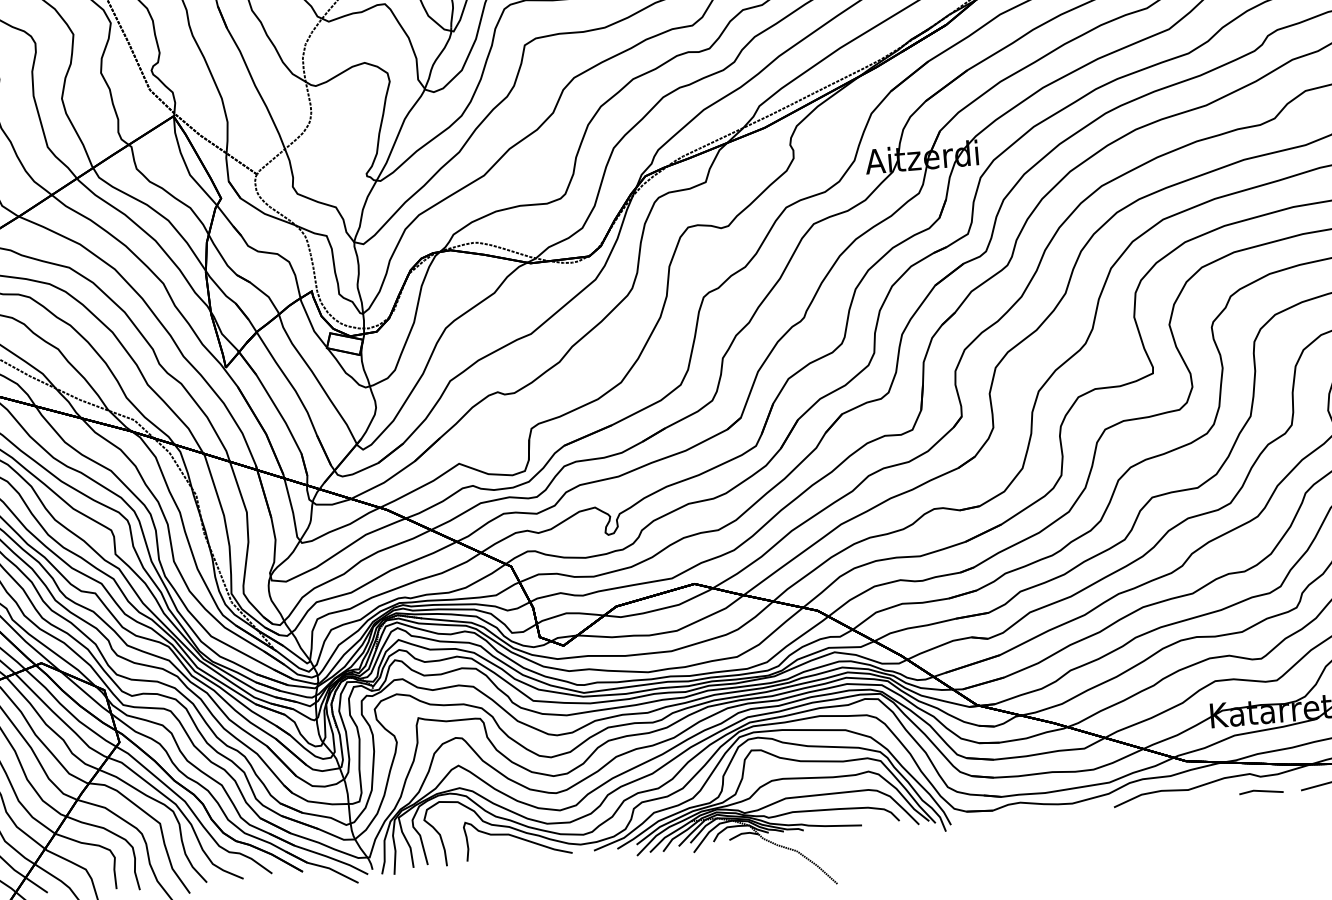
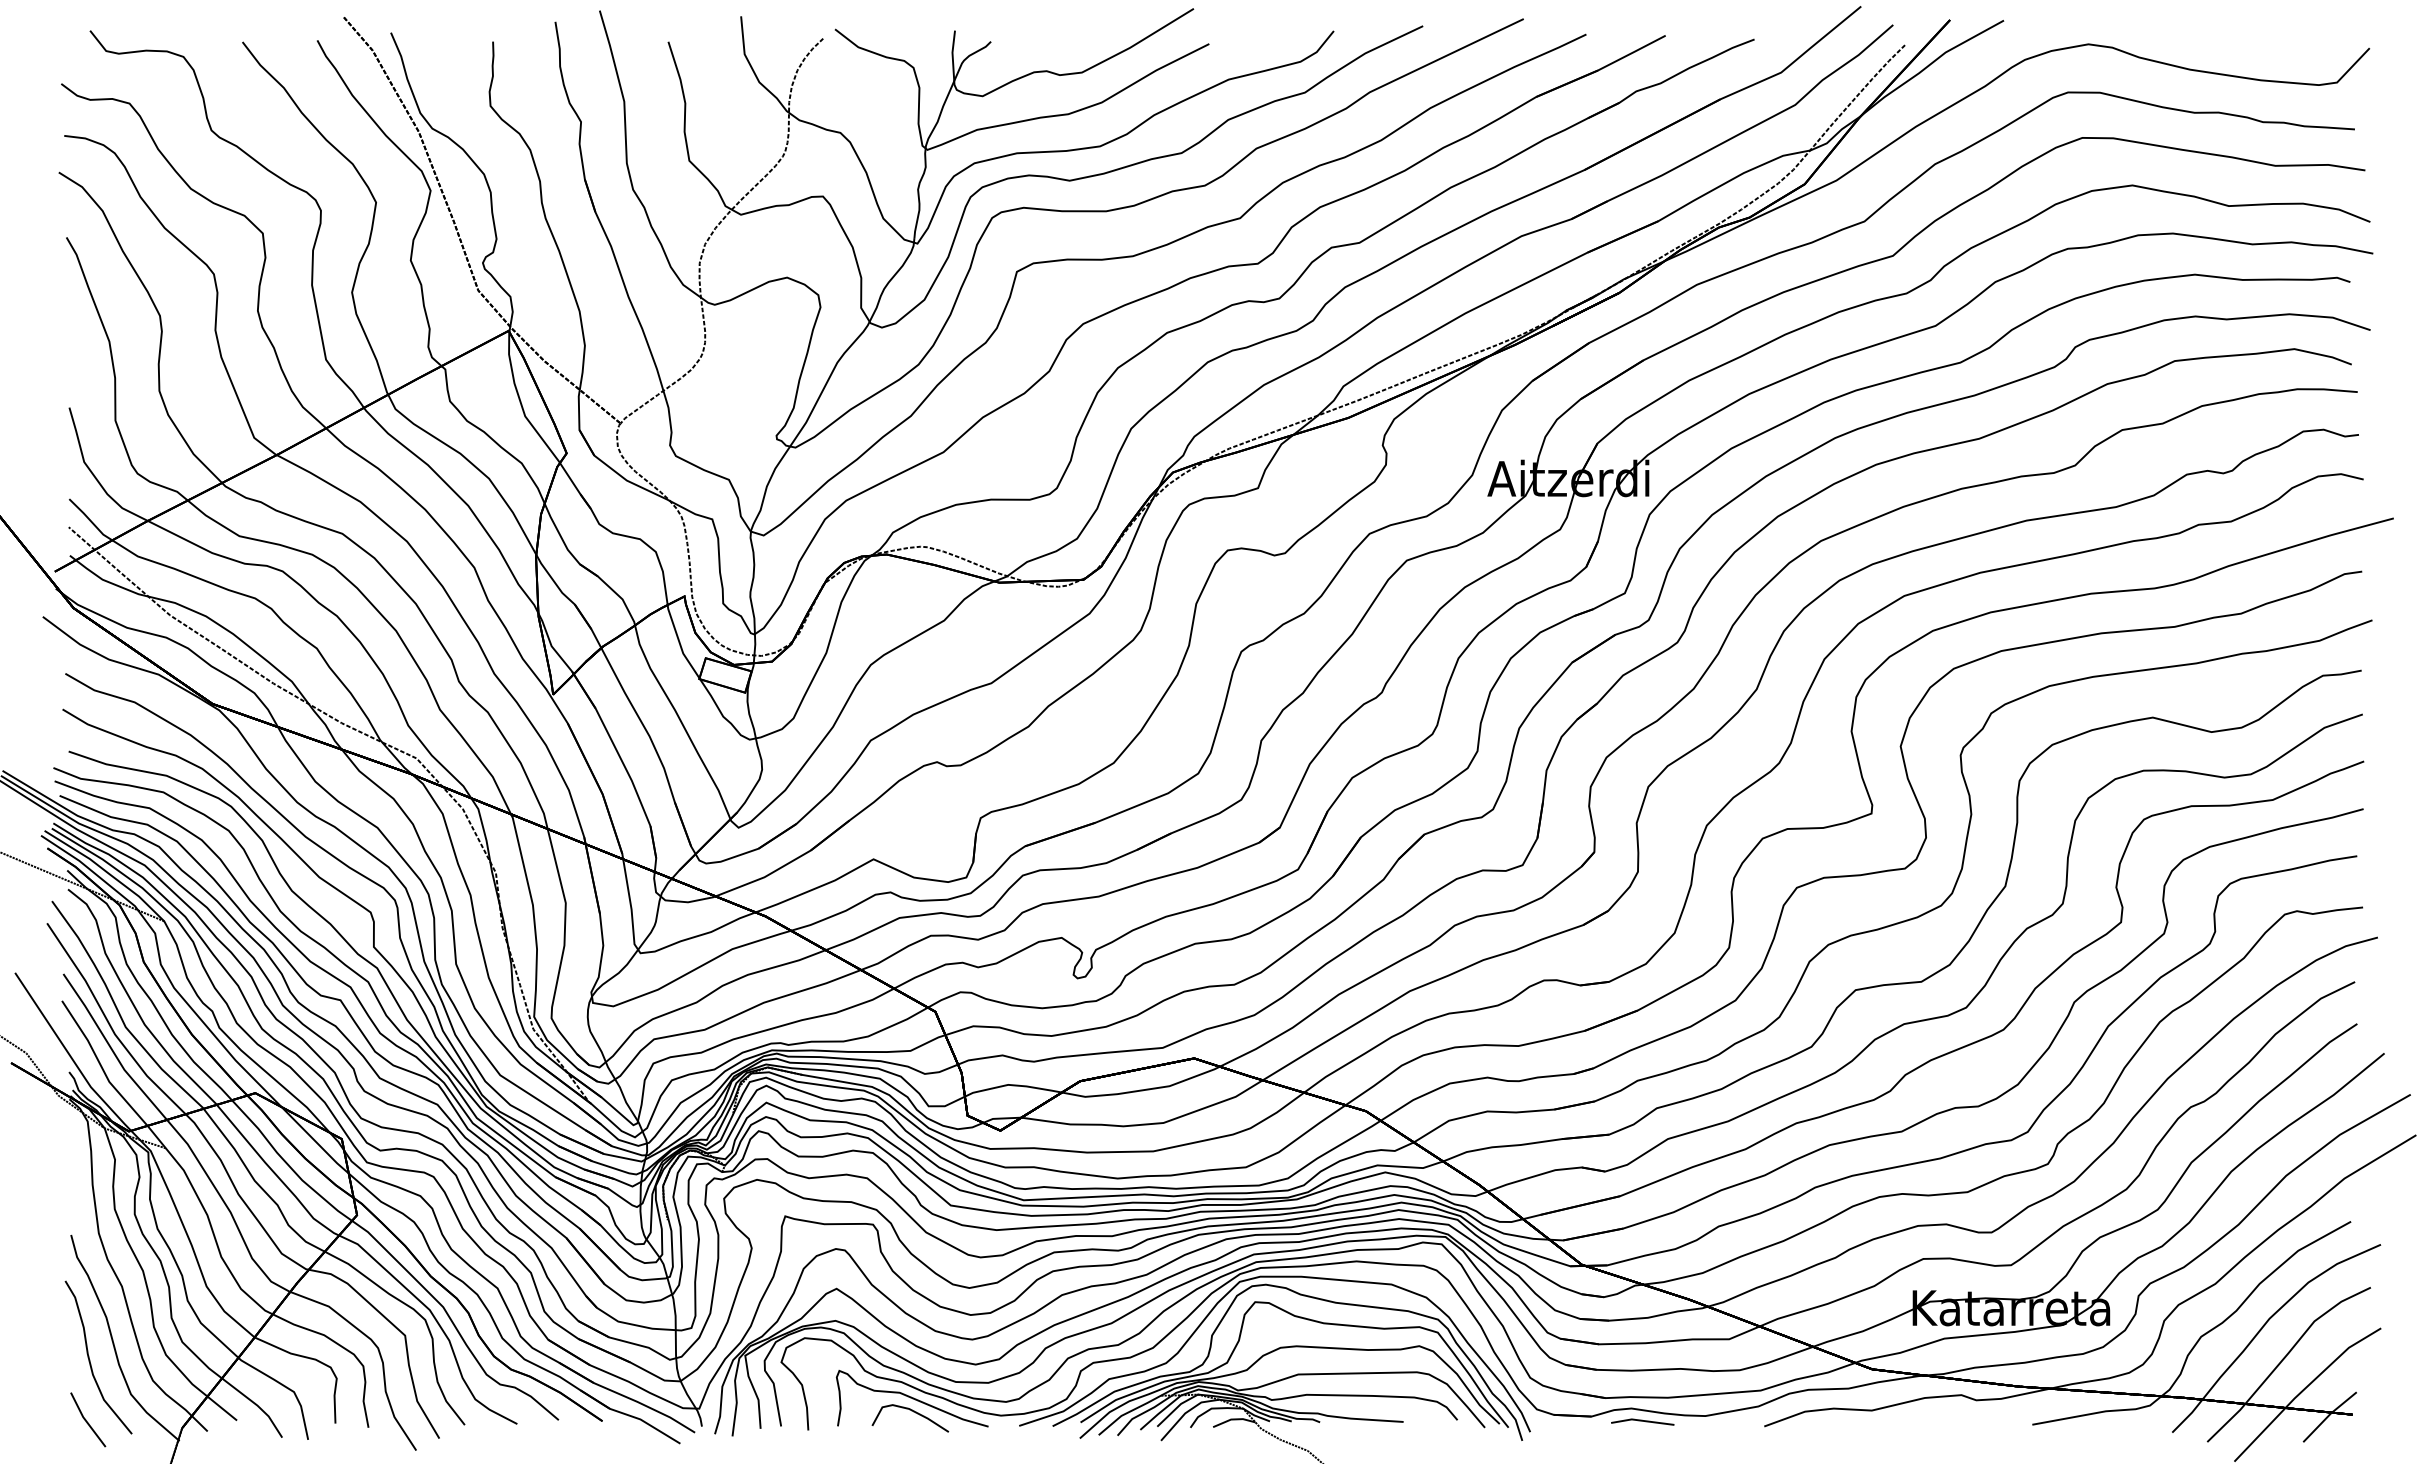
line: (1261, 791) -> (1642, 1421), moved
curve: (519, 847) -> (913, 1412), added

